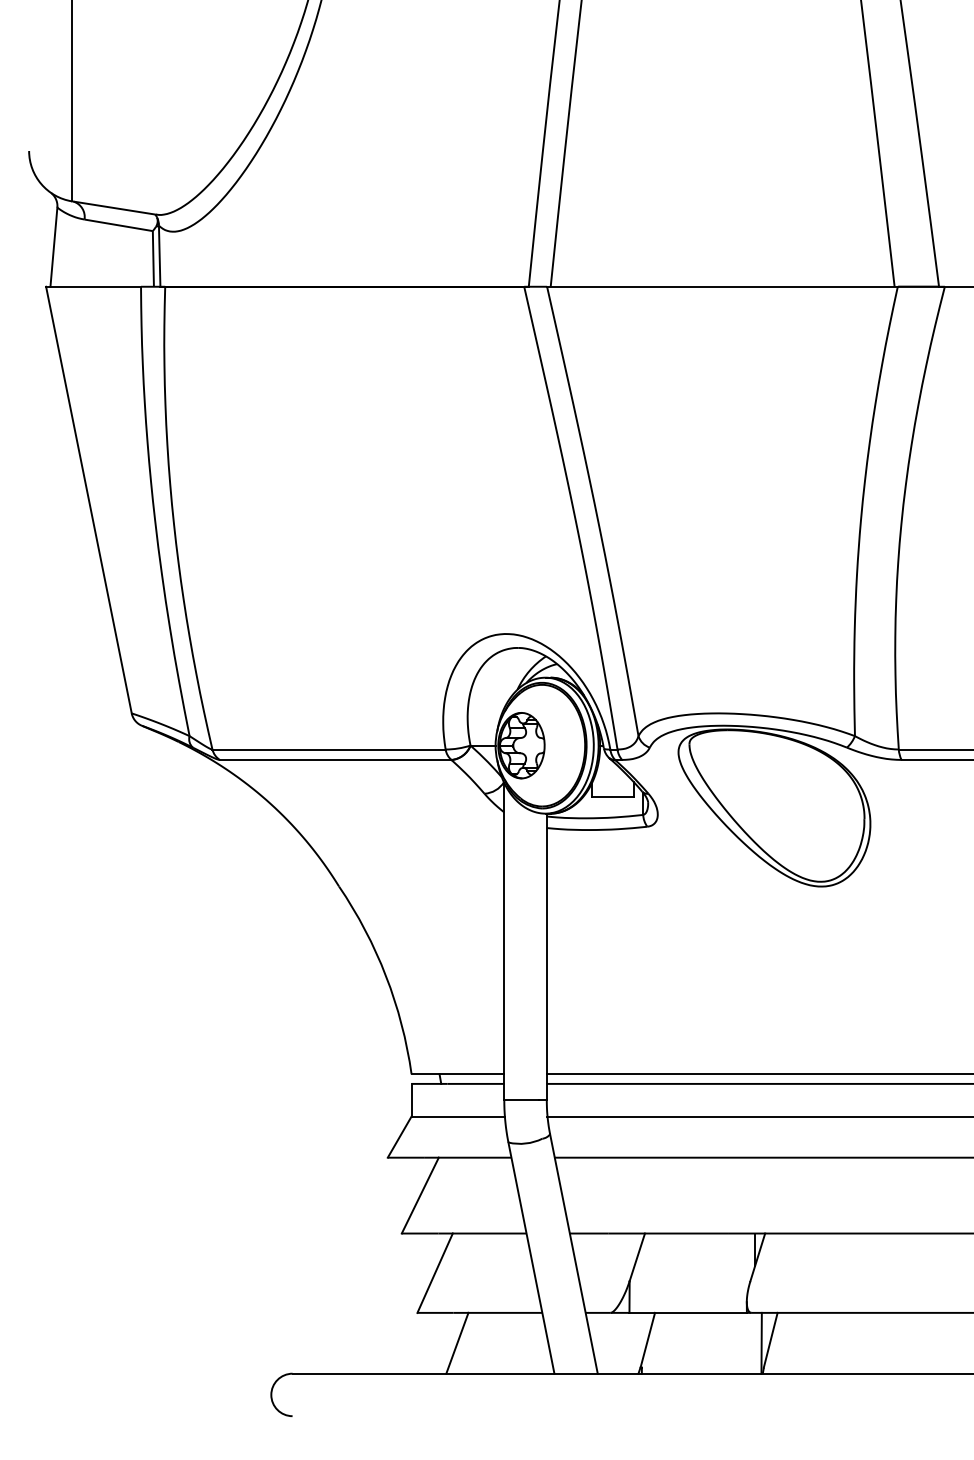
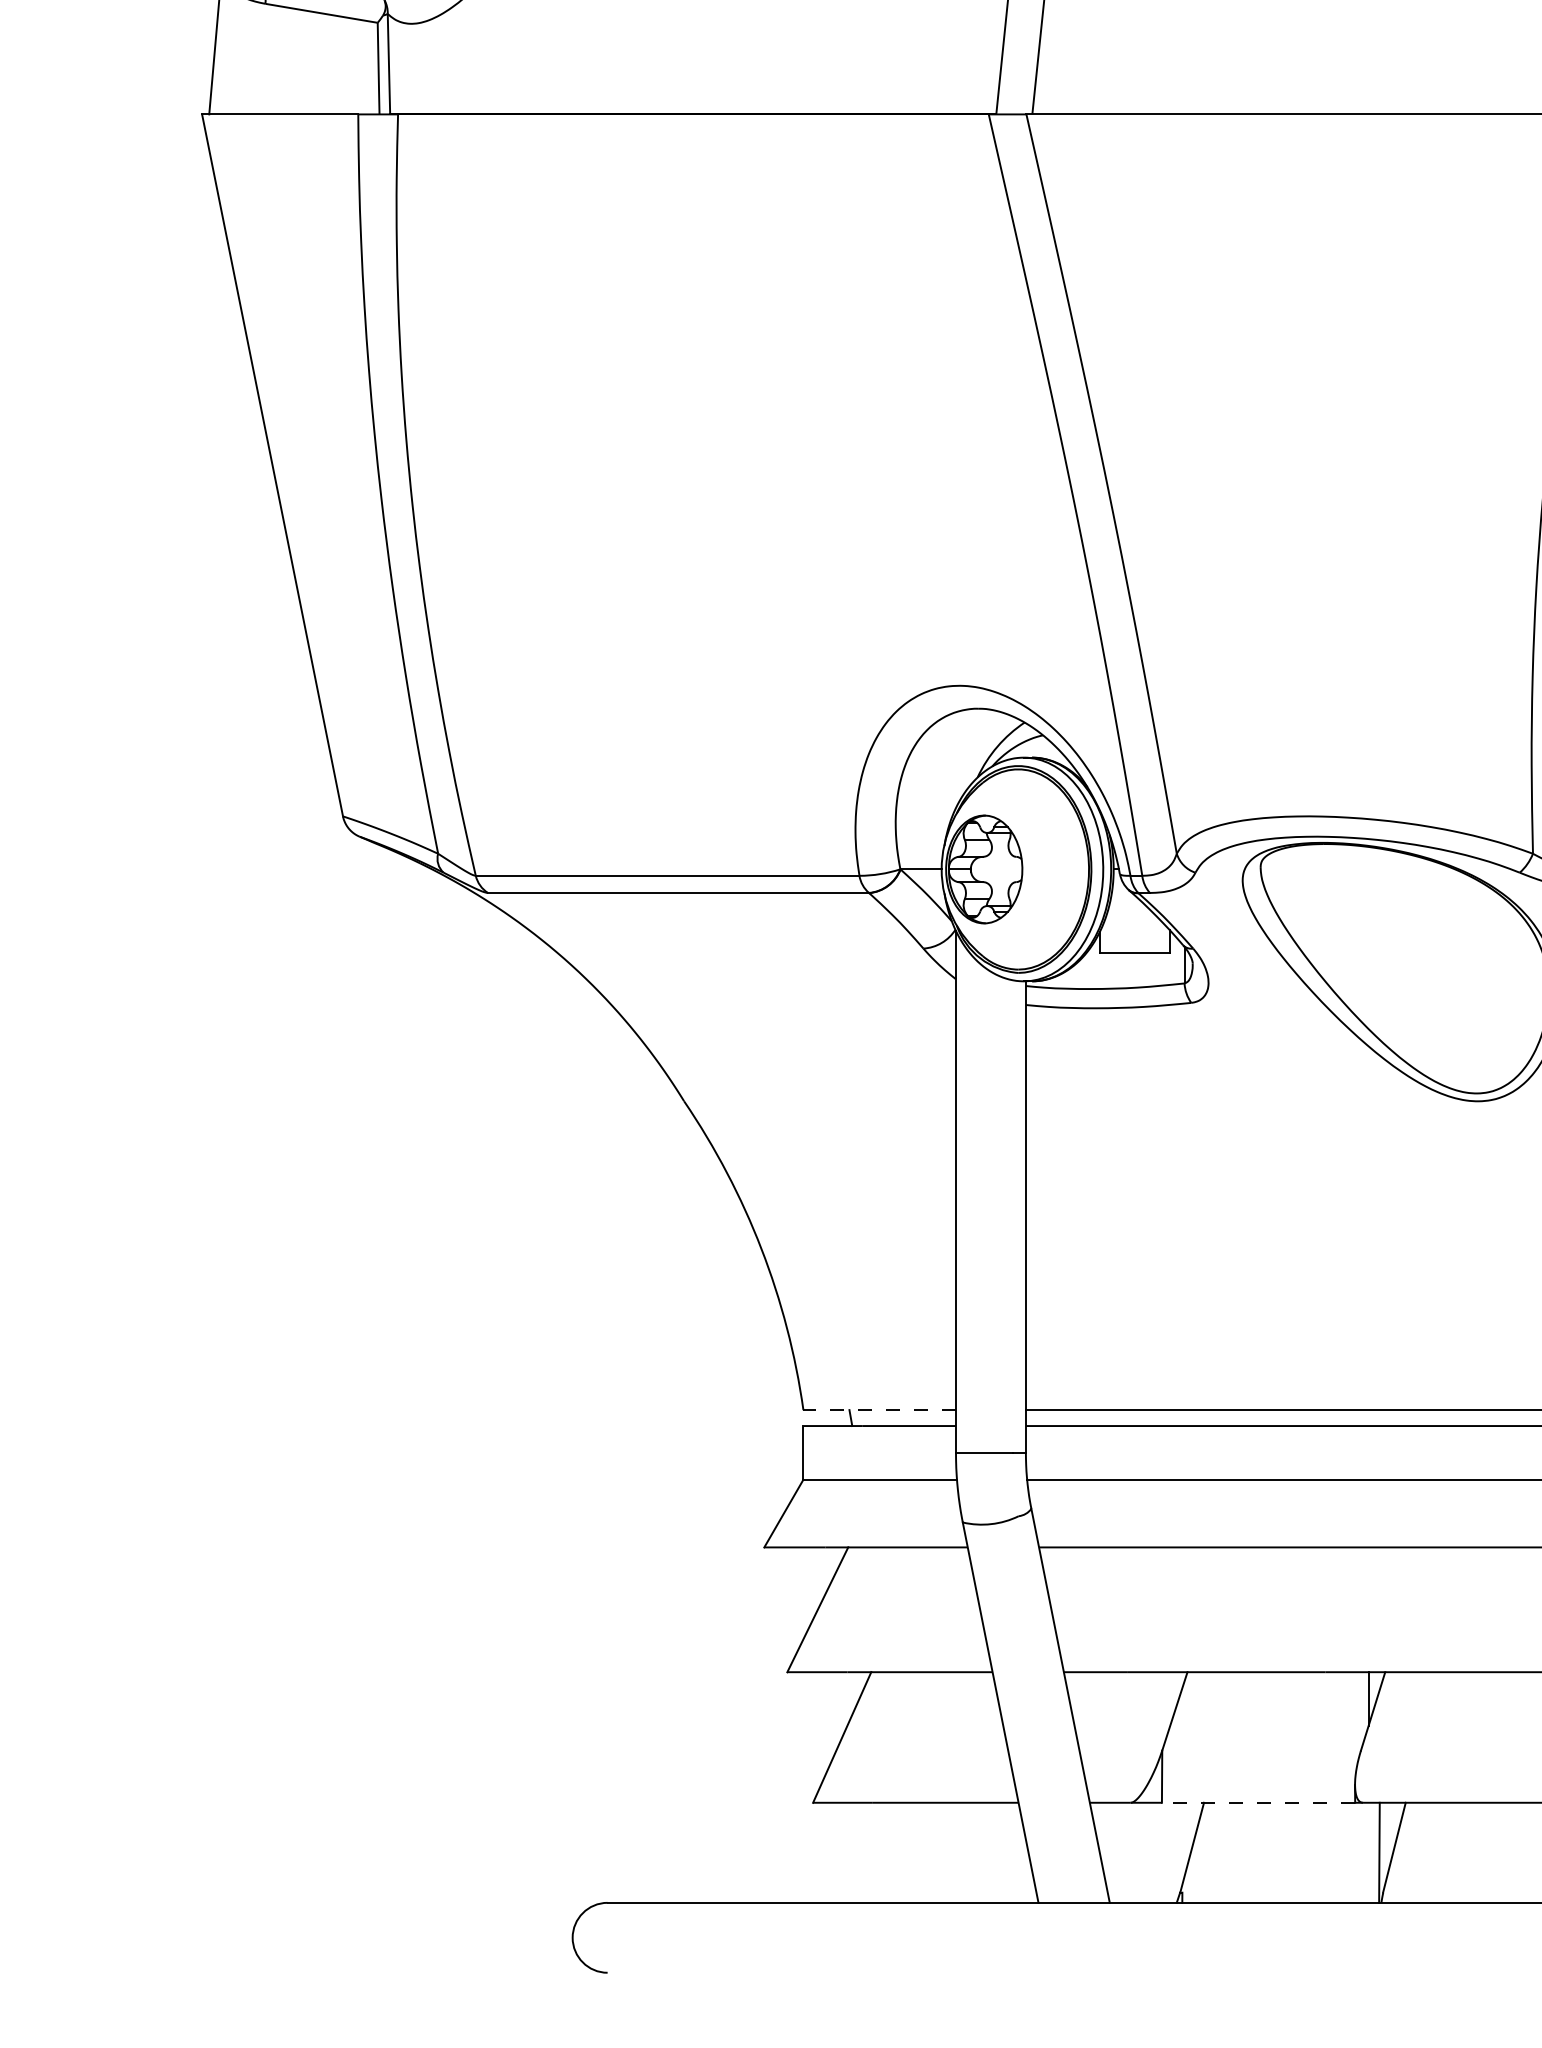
line: (457, 1074) -> (878, 1410), solid -> dashed
line: (688, 1312) -> (1259, 1802), solid -> dashed
line: (457, 1342) -> (878, 1851), removed

